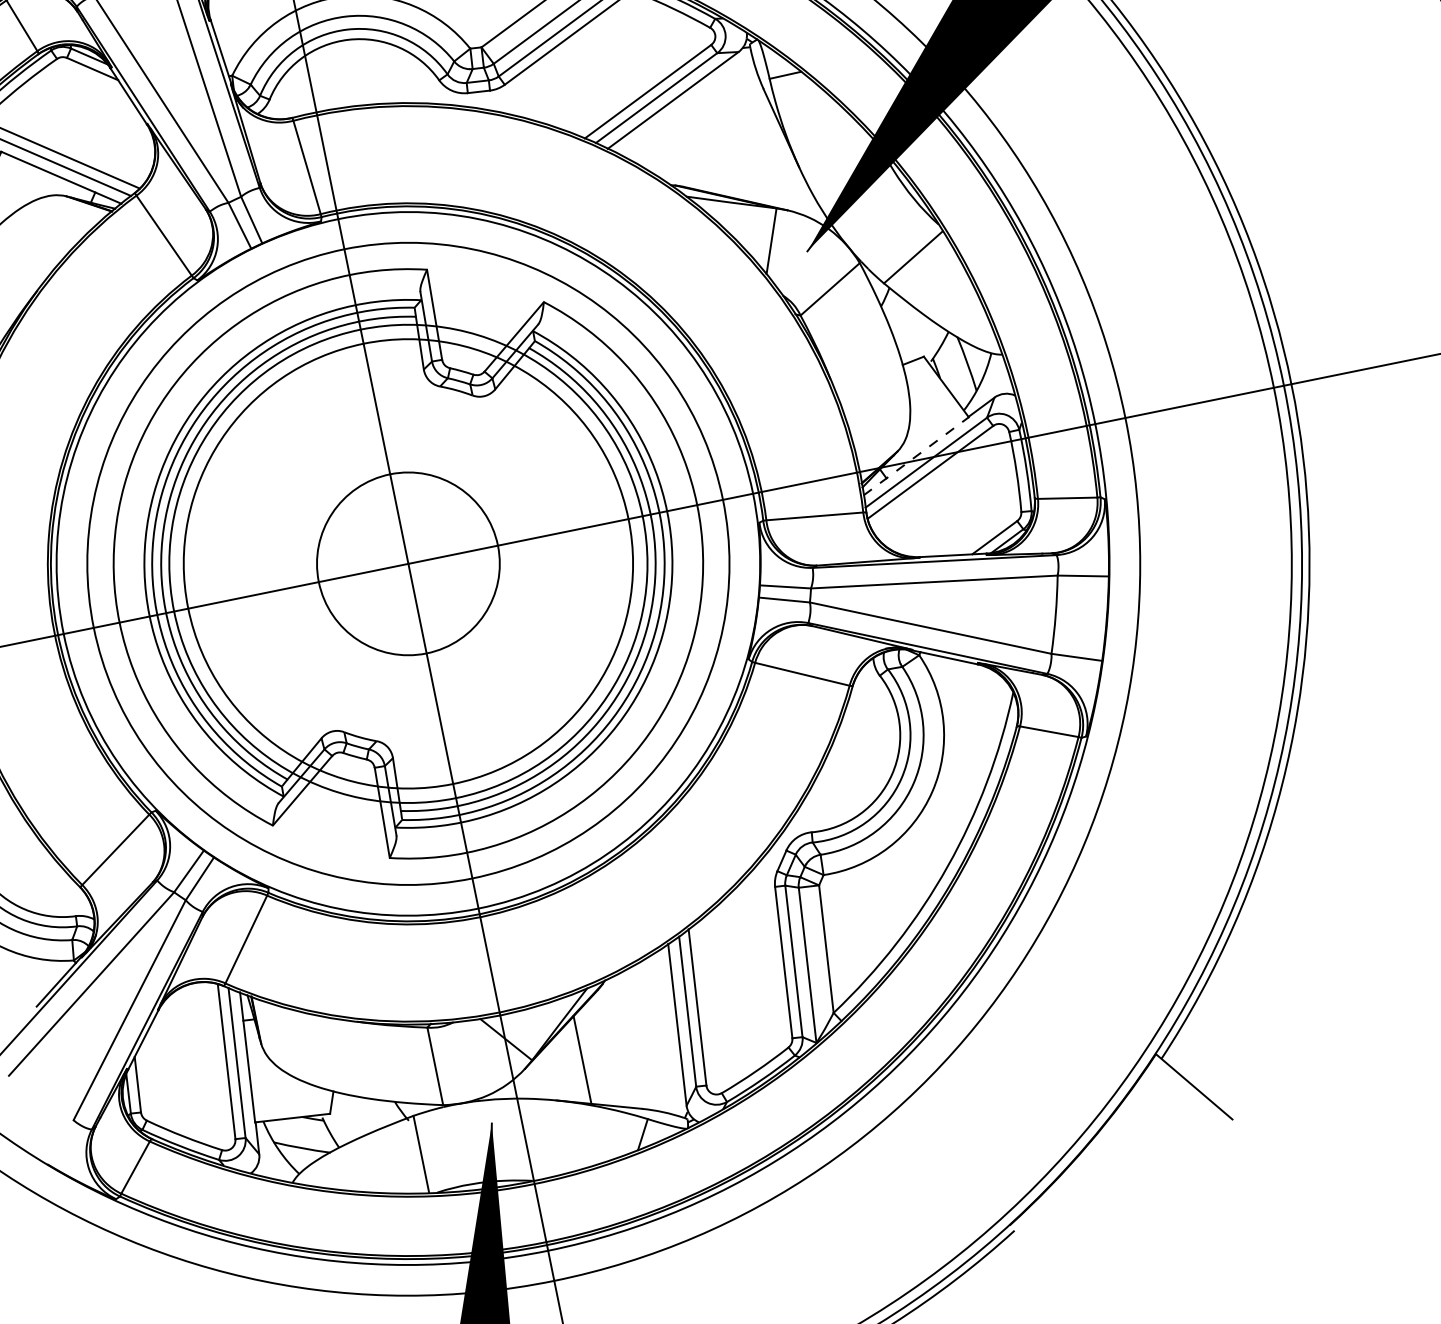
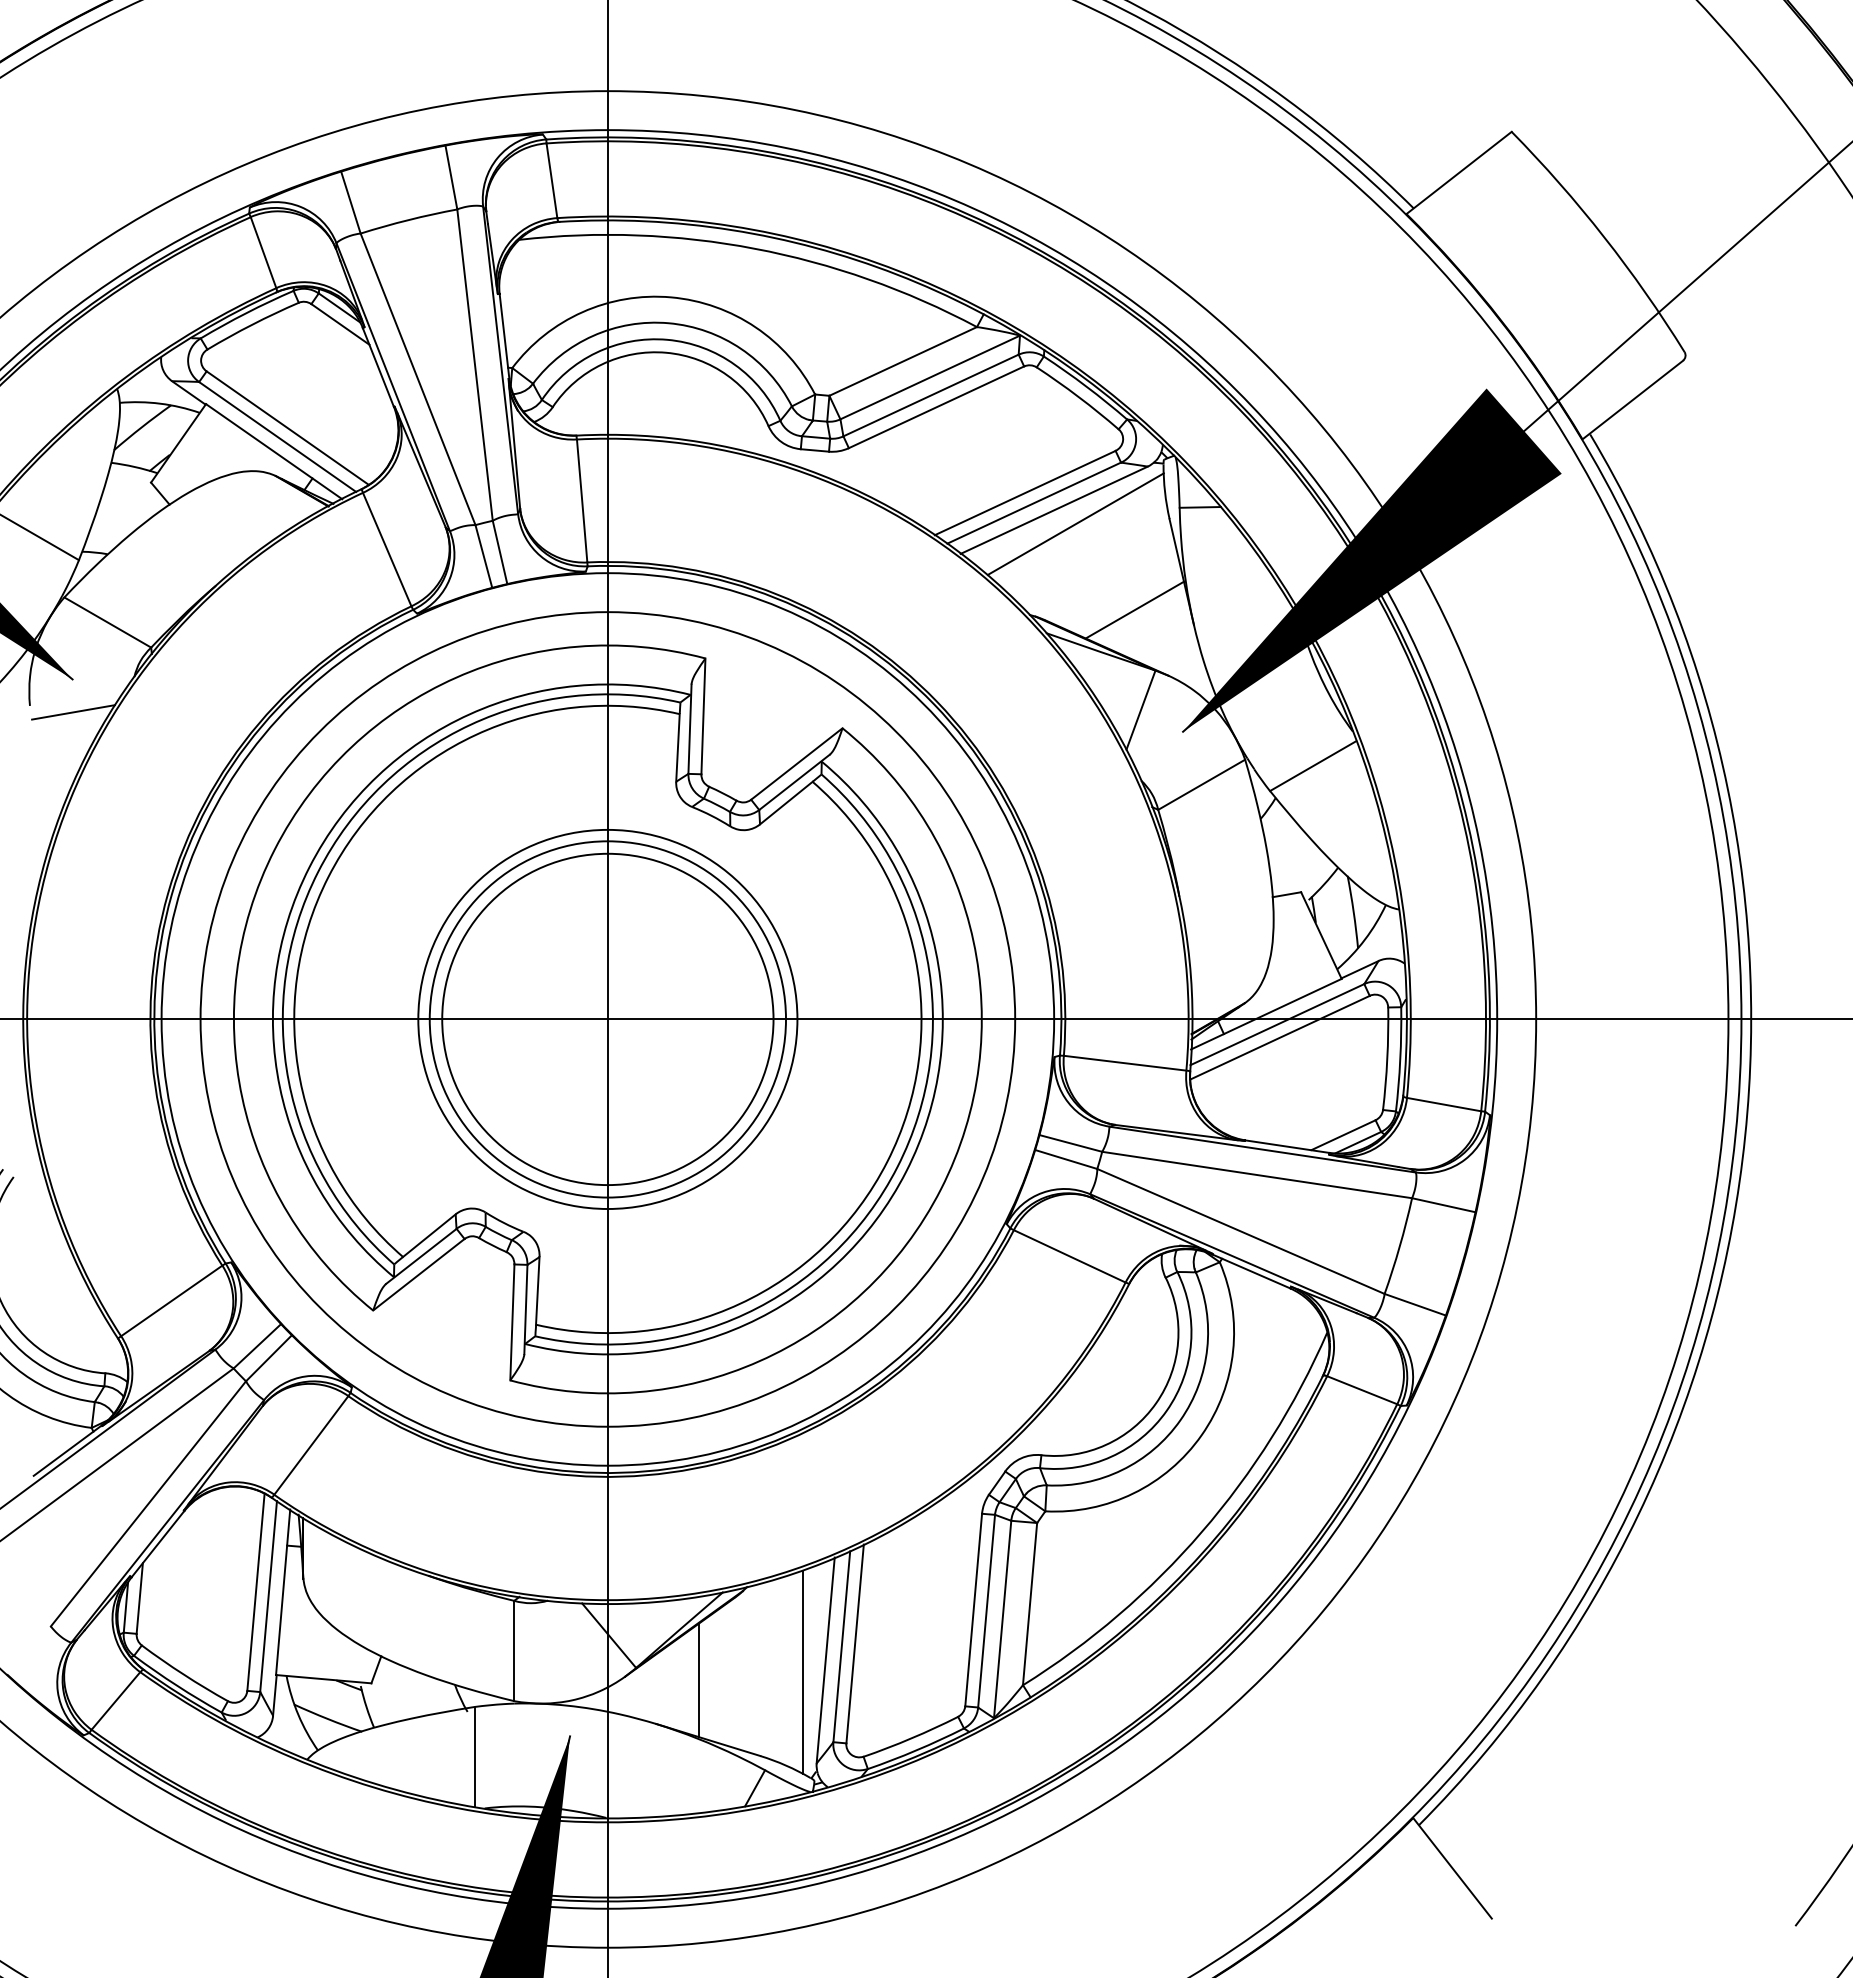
line: (691, 107) -> (1075, 523), added
line: (750, 164) -> (1134, 609), added
line: (916, 455) -> (1266, 1013), dashed -> solid
circle: (408, 563) -> (607, 1019), size x0.62
circle: (408, 563) -> (607, 1019), size x0.62
circle: (408, 563) -> (607, 1019), size x1.43
line: (661, 1036) -> (802, 1671), added

